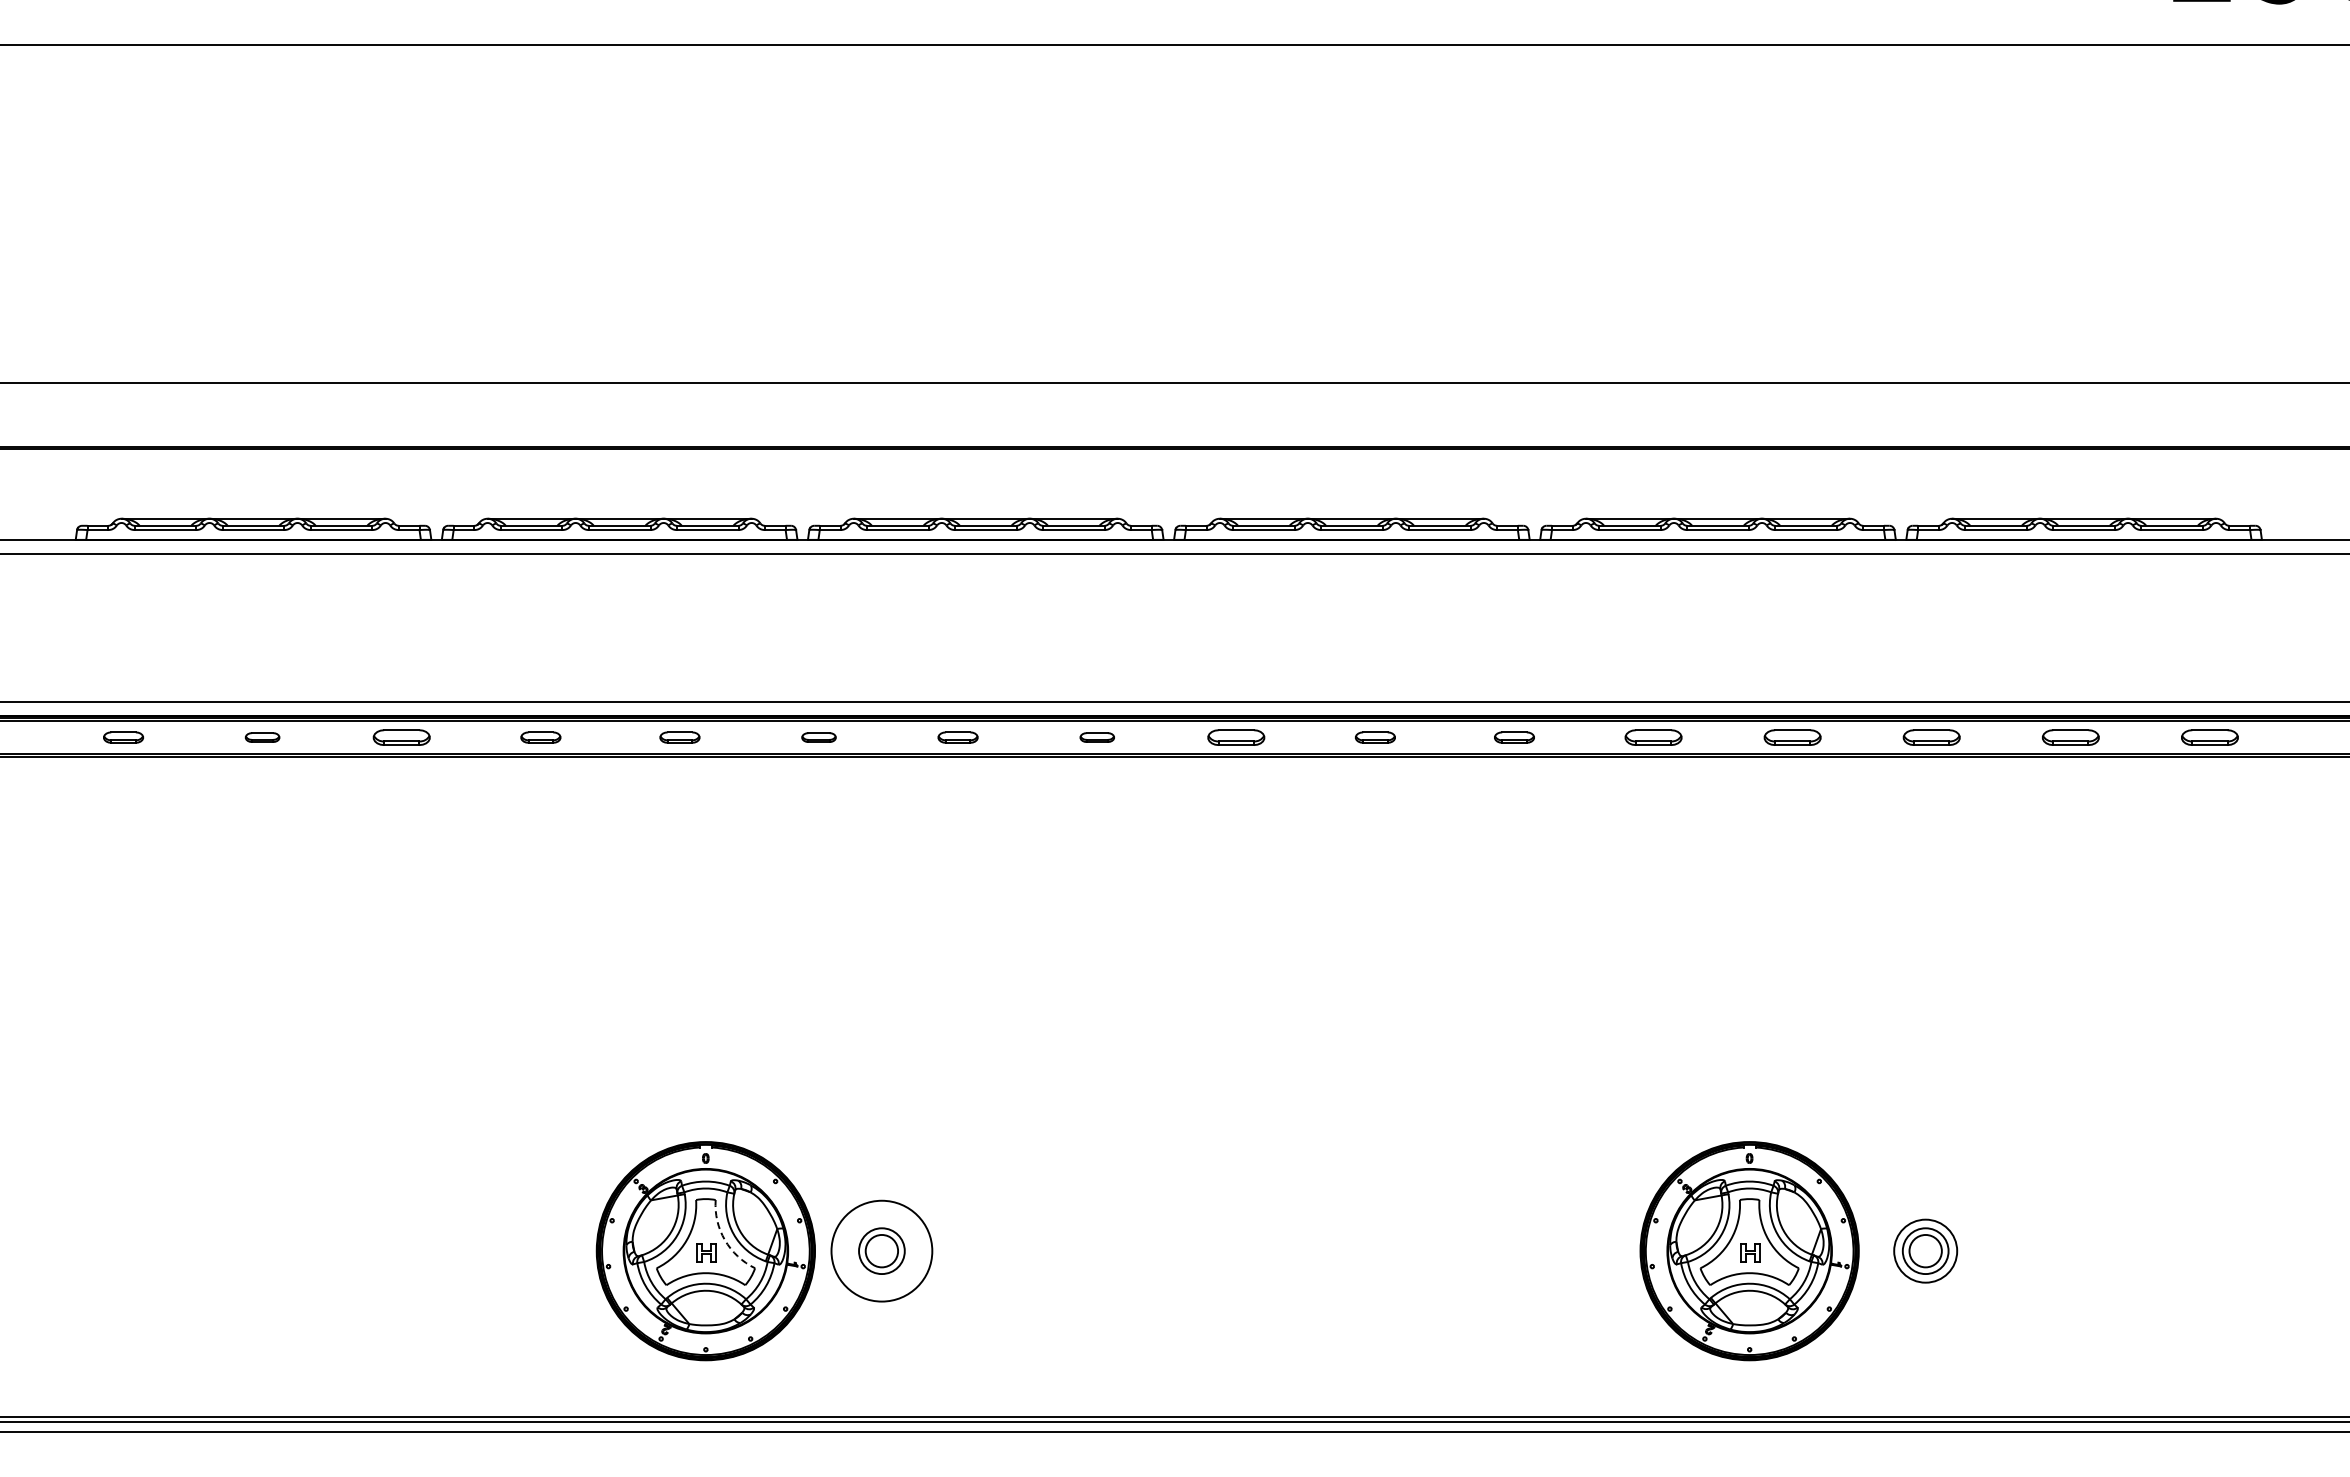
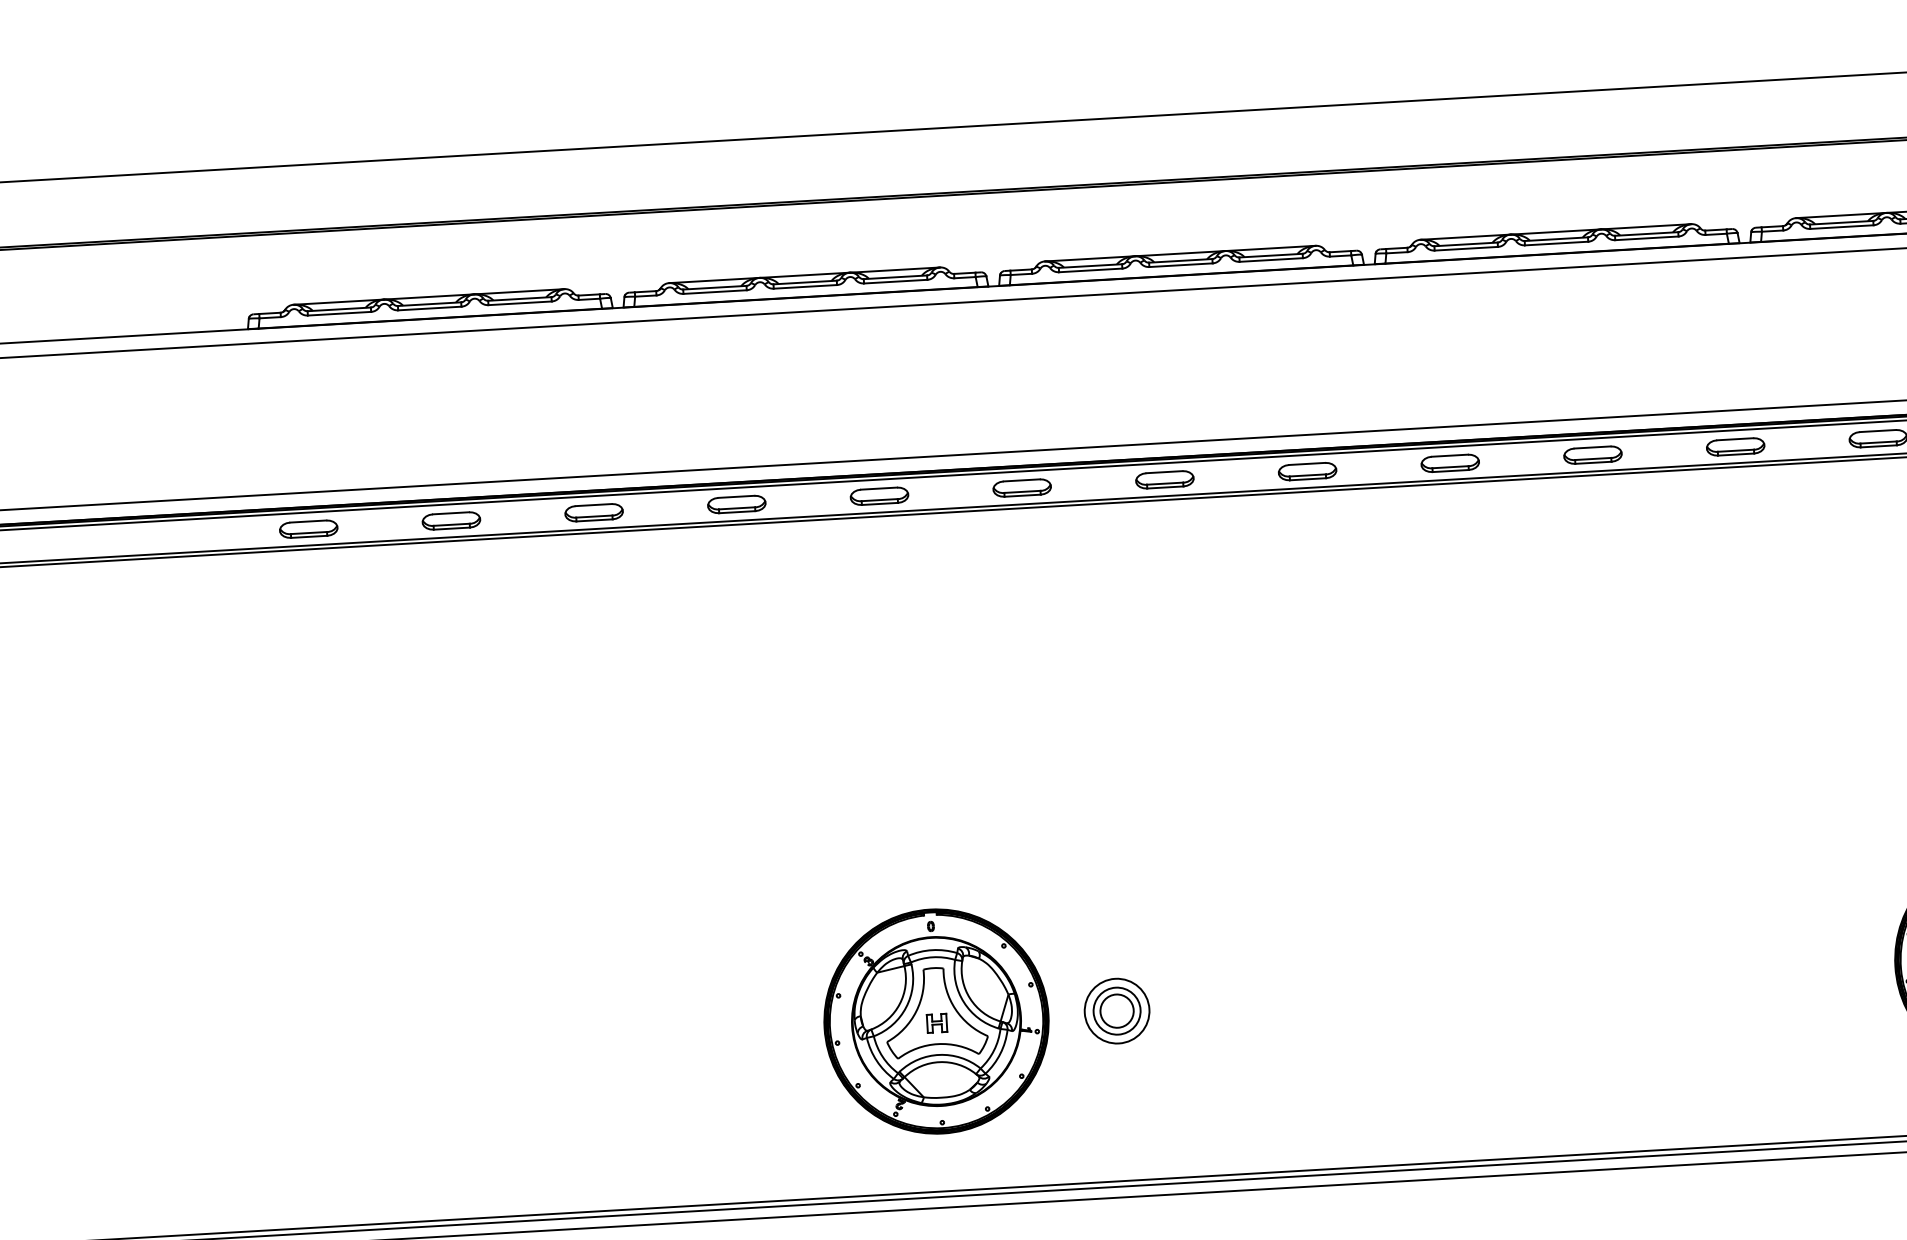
part: (123, 737) -> (308, 529), size x1.43
part: (262, 737) -> (451, 520), size x1.67
part: (540, 737) -> (736, 504), size x1.43
part: (679, 737) -> (879, 496), size x1.43
part: (818, 737) -> (1021, 487), size x1.67
part: (957, 737) -> (1164, 479), size x1.43
part: (1097, 737) -> (1307, 471), size x1.67
part: (1375, 737) -> (1593, 454), size x1.43
part: (1514, 737) -> (1735, 446), size x1.43
arc: (724, 1240) -> (954, 1009), dashed -> solid
circle: (881, 1250) -> (1116, 1010), size x0.62

